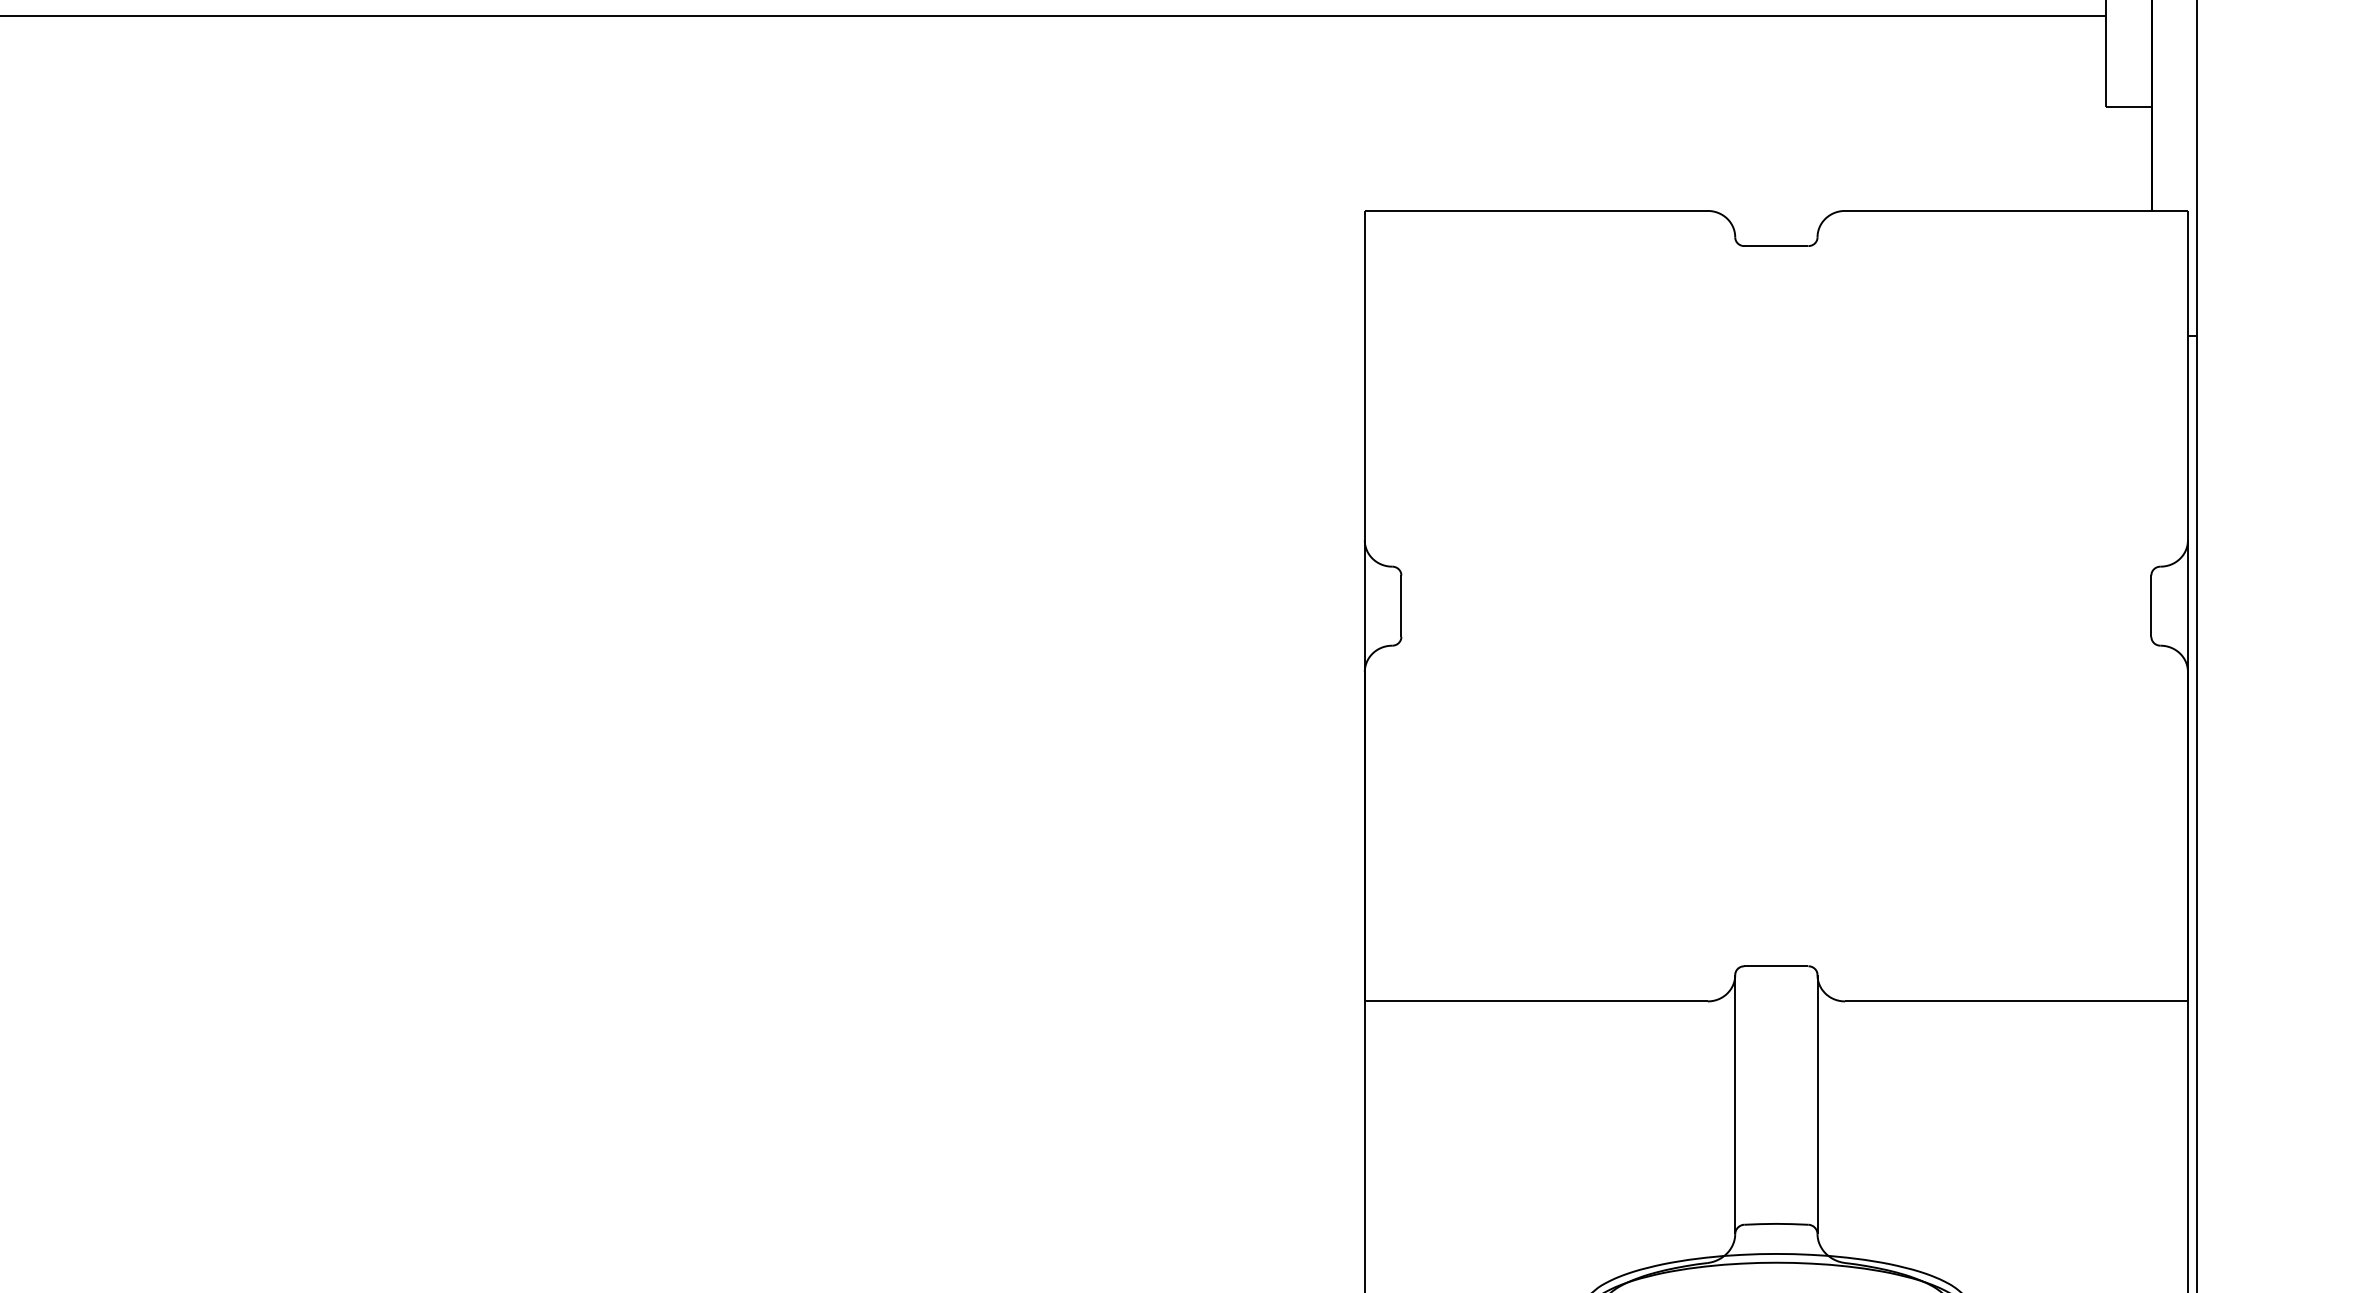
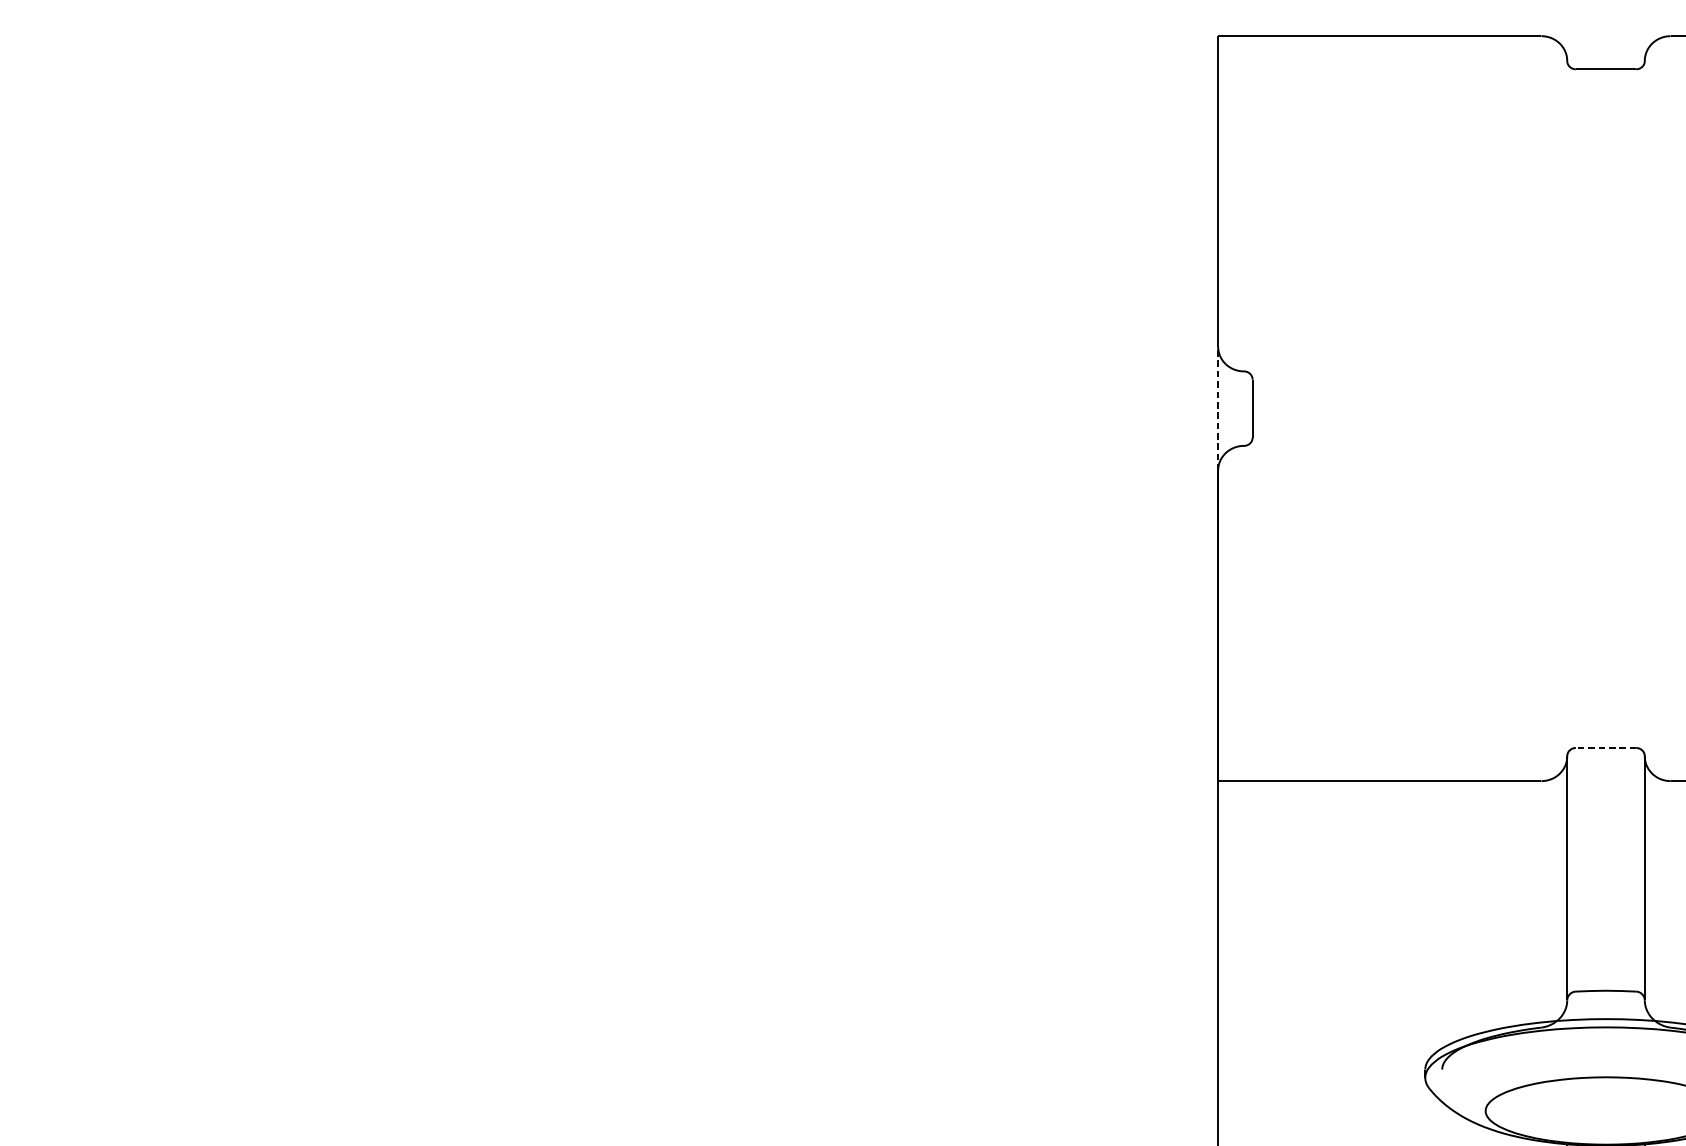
line: (1364, 606) -> (1217, 408), solid -> dashed
line: (1775, 966) -> (1605, 748), solid -> dashed

